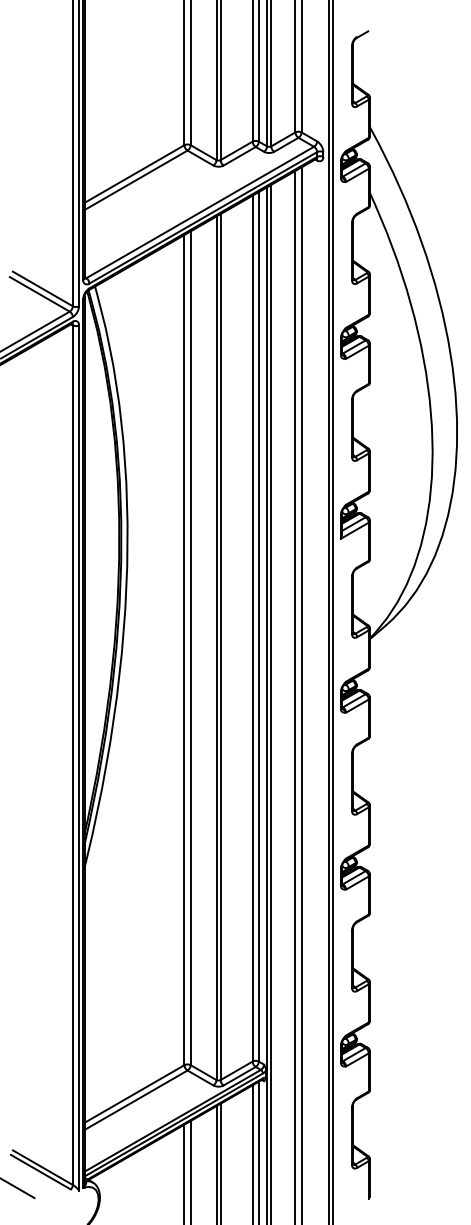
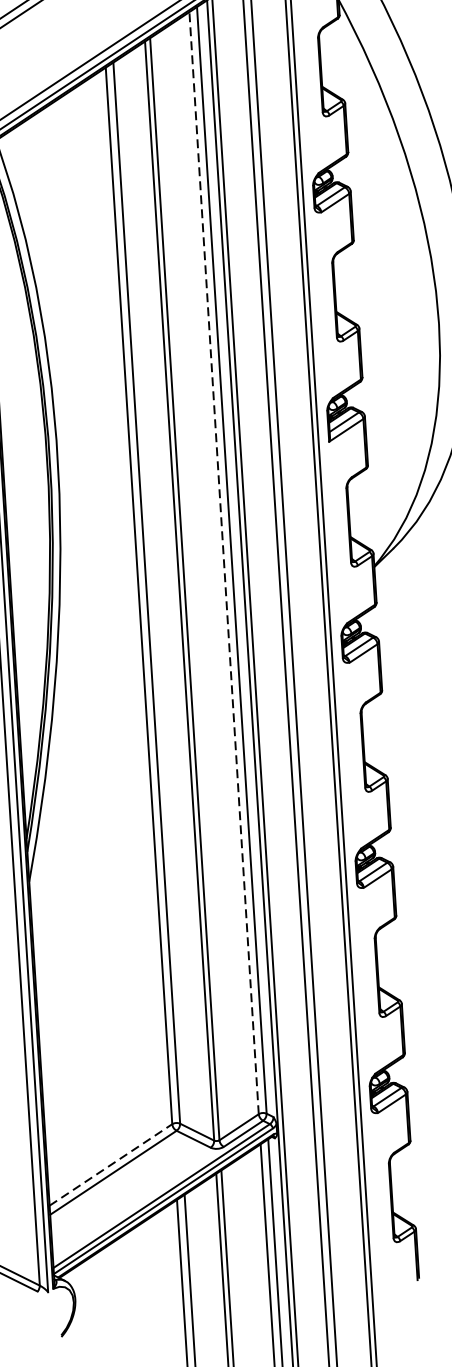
line: (252, 628) -> (223, 563), solid -> dashed
line: (134, 1094) -> (111, 1165), solid -> dashed

